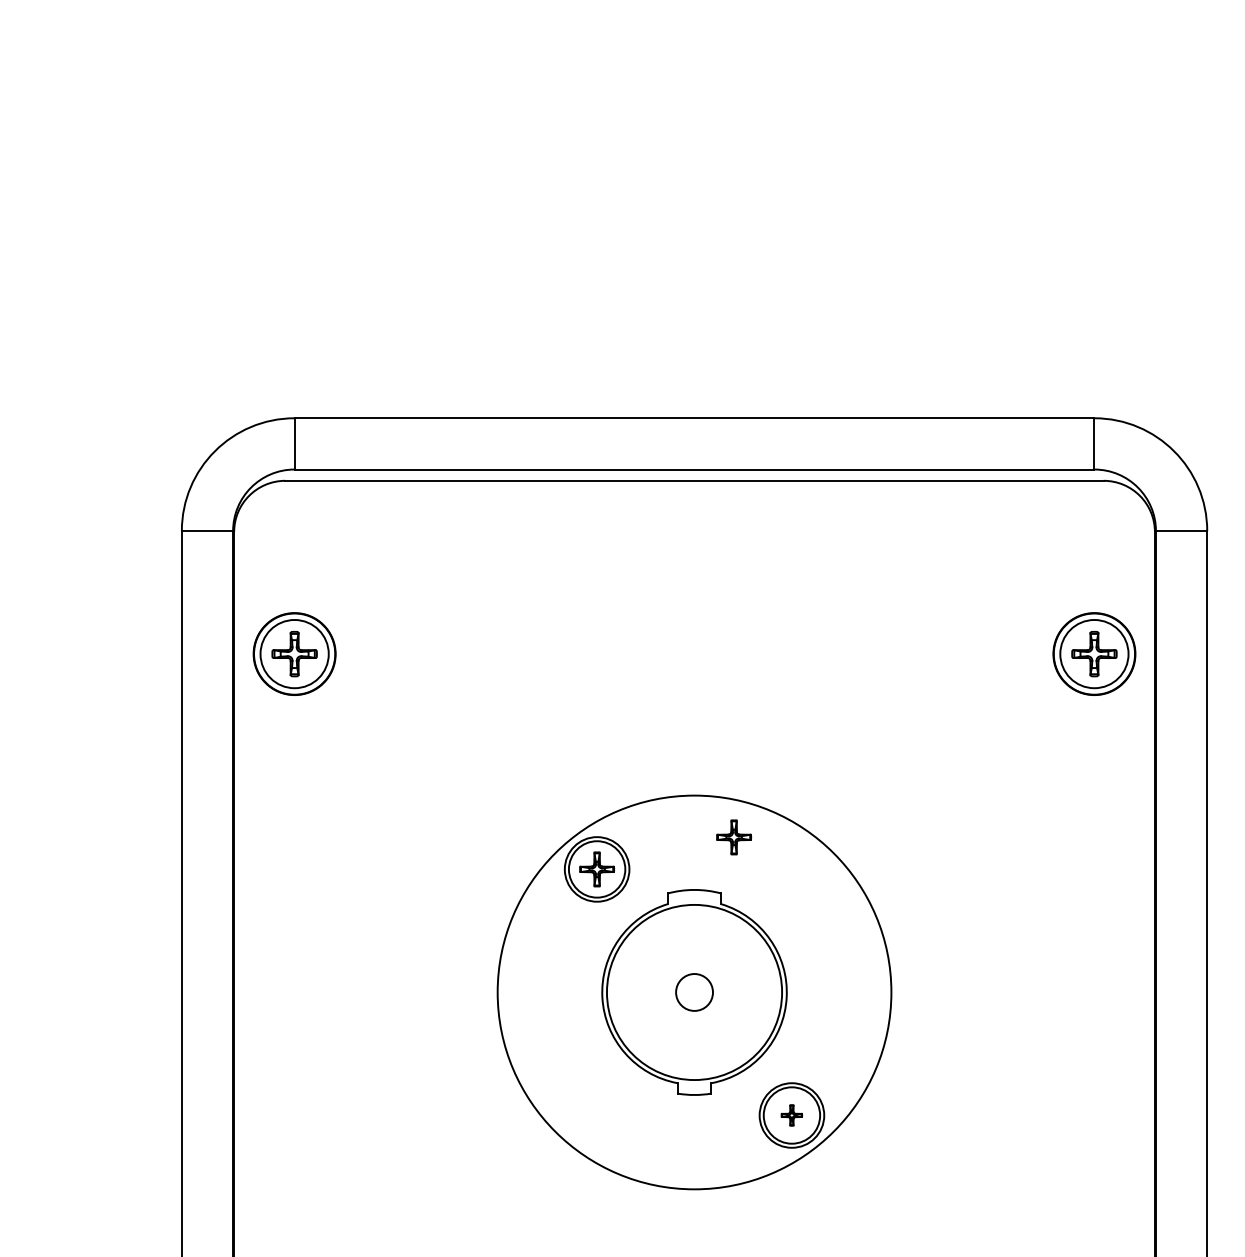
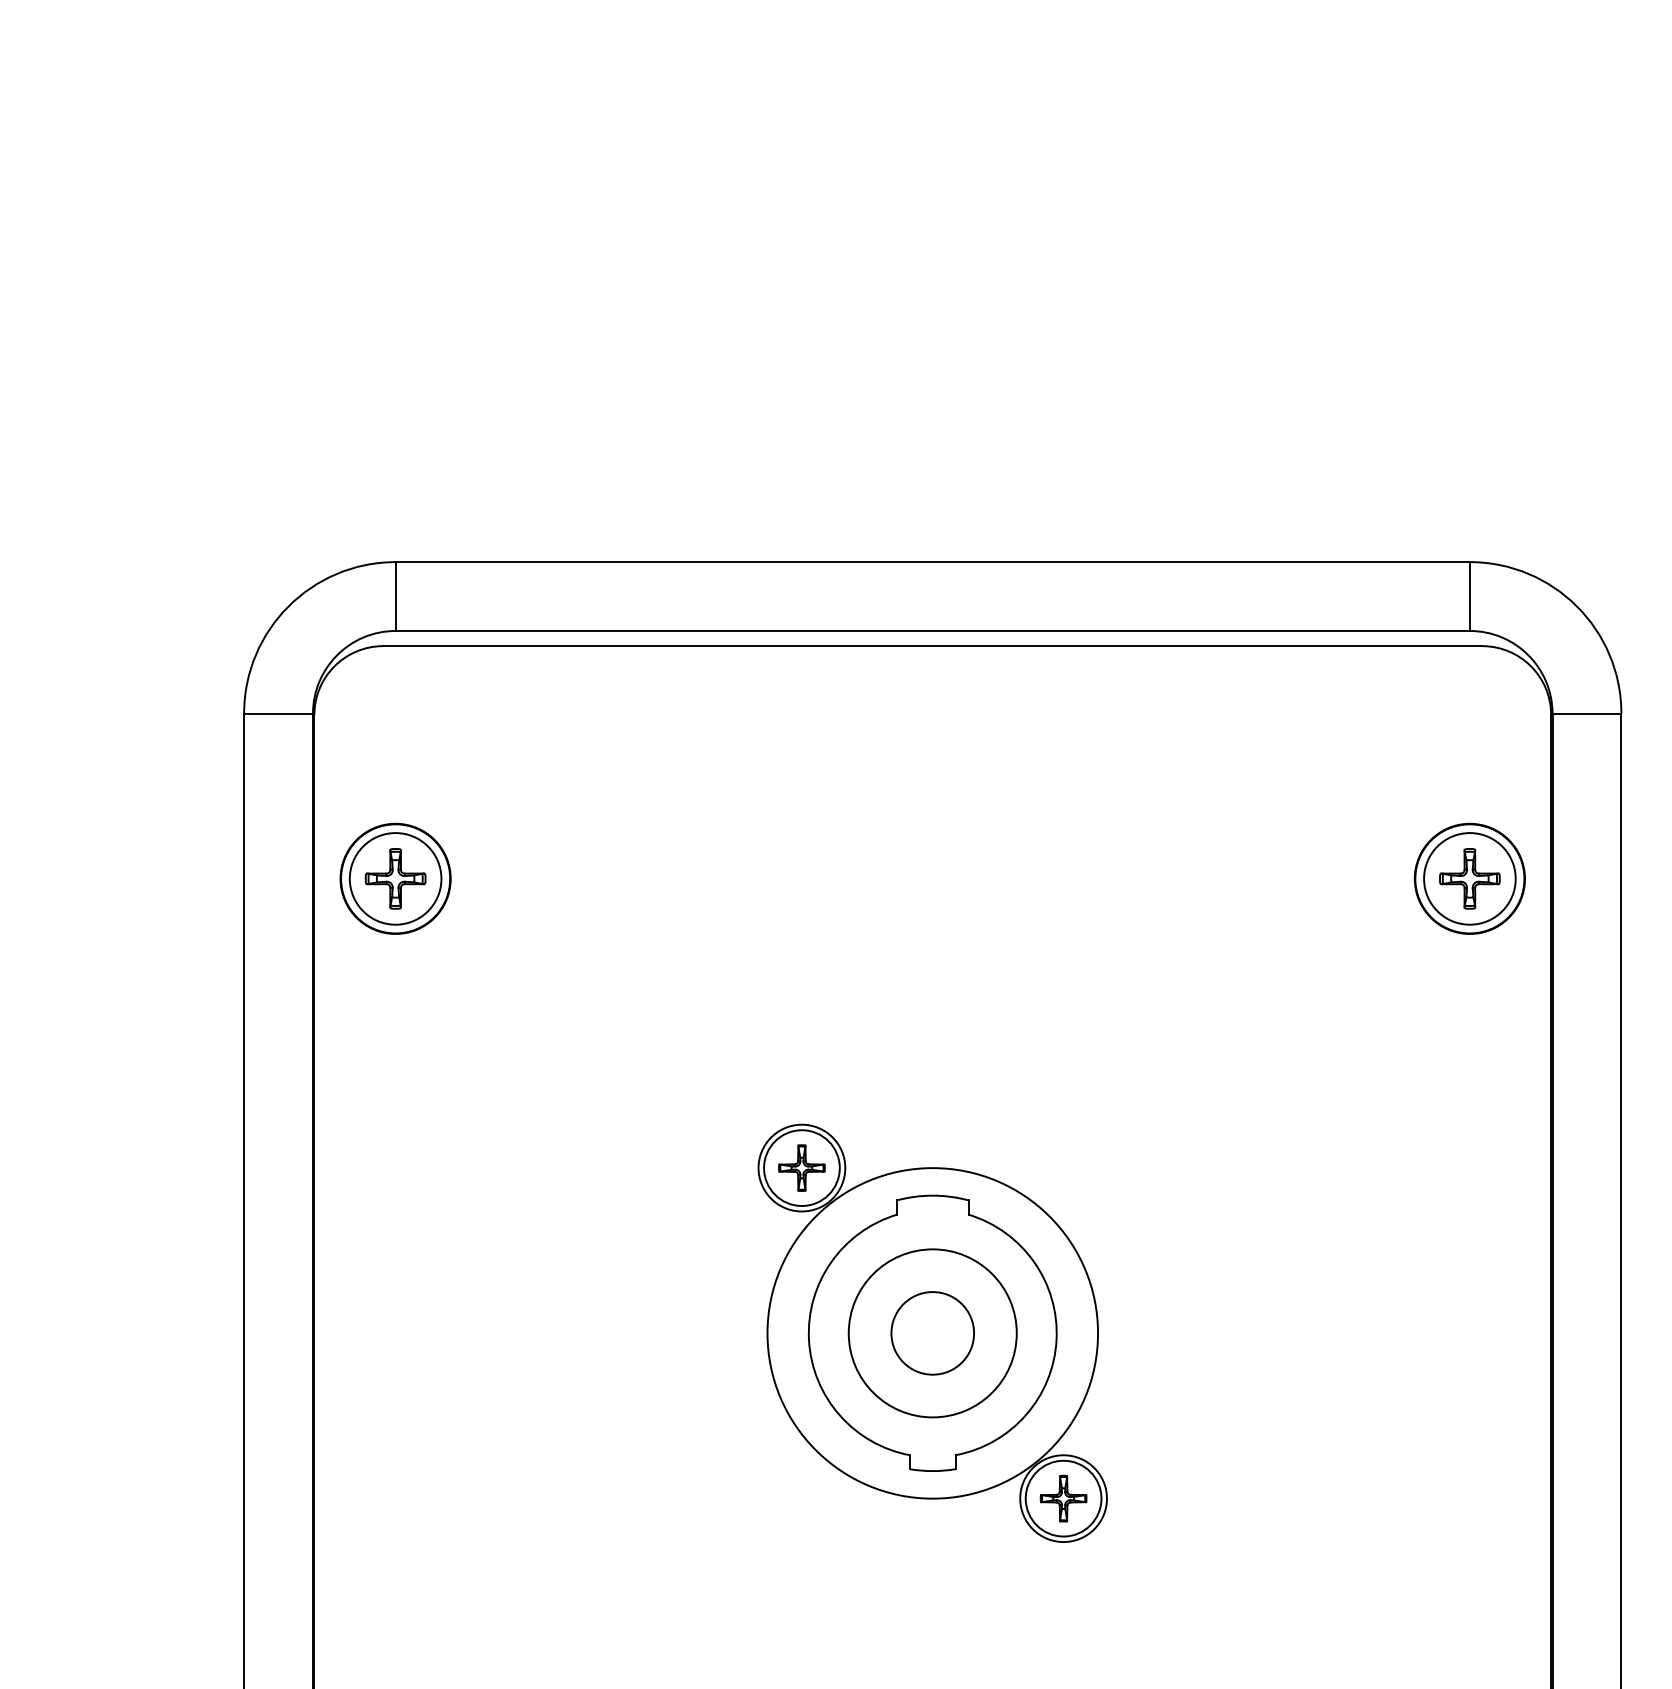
part: (733, 836) -> (985, 1124), removed
circle: (694, 992) -> (932, 1333), size x0.62
circle: (694, 992) -> (932, 1333), size x0.71
circle: (694, 992) -> (932, 1333), size x1.67
part: (791, 1115) -> (1063, 1498), size x1.67

